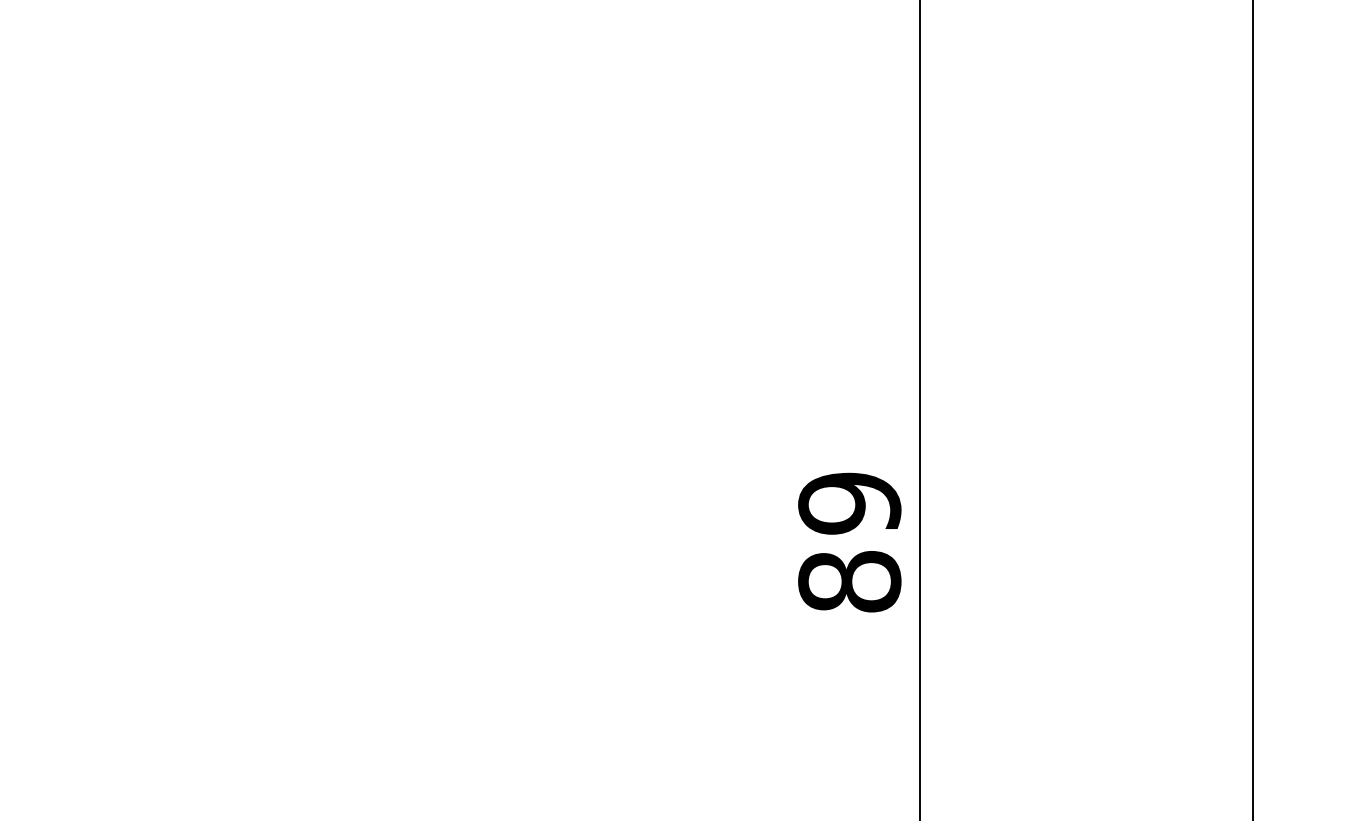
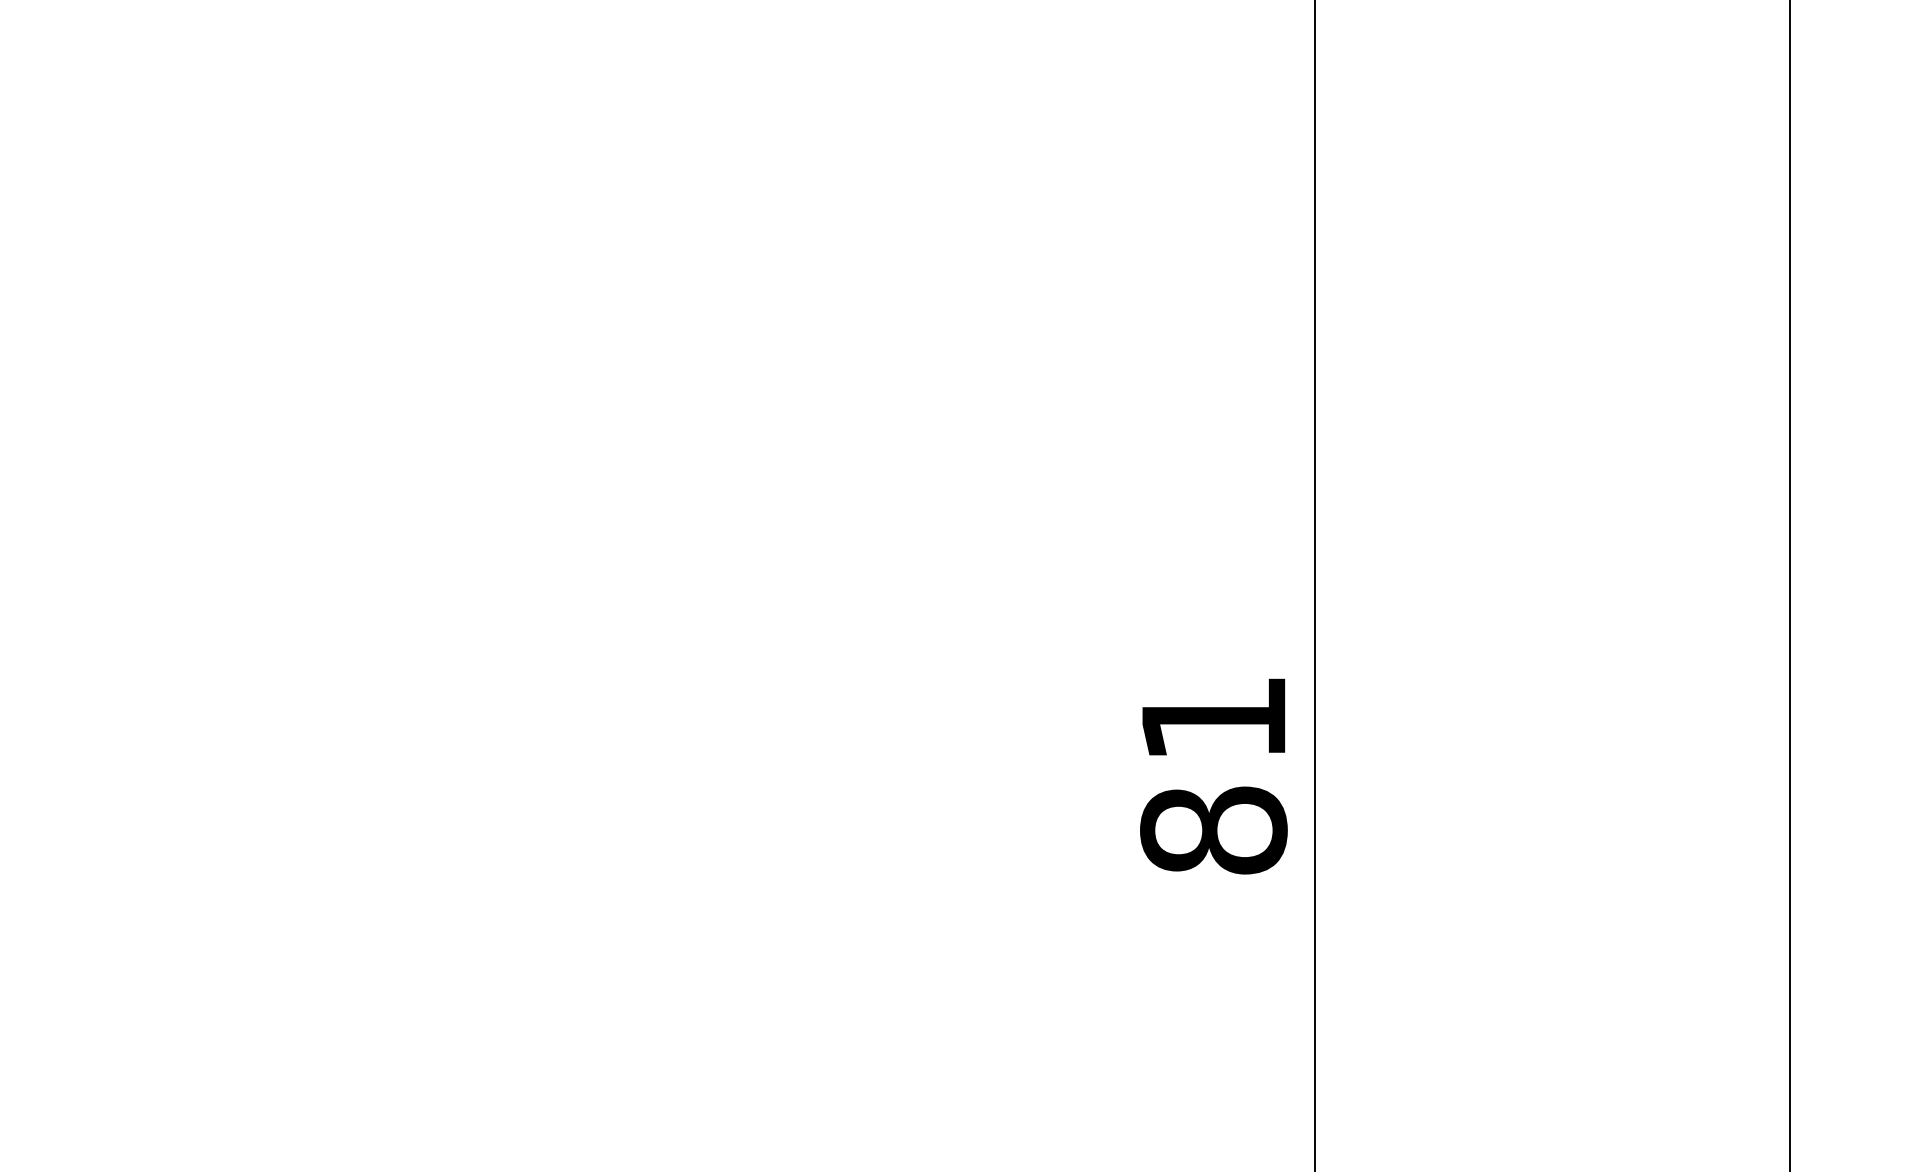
text: (849, 503) -> (1213, 719), 89 -> 81

